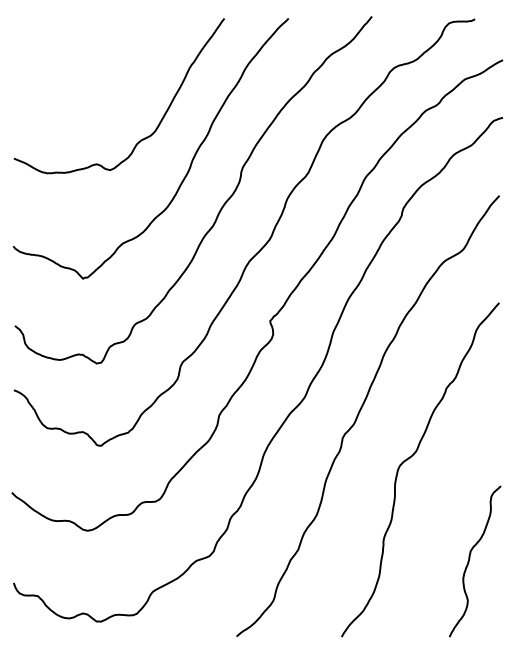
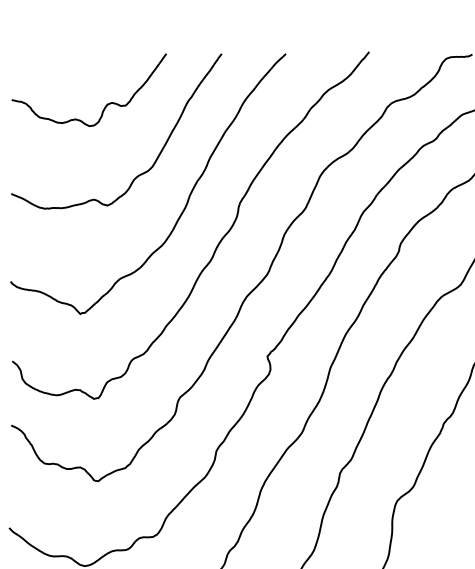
curve: (108, 69) -> (105, 104), added

